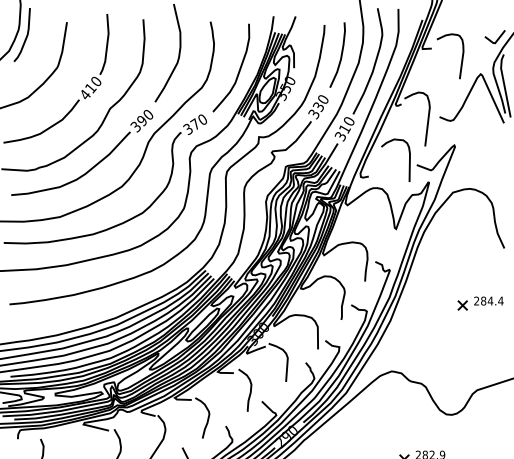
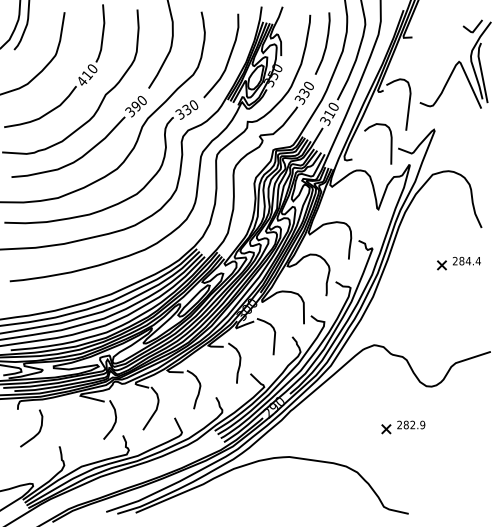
curve: (461, 59) -> (440, 47), removed
text: (194, 124) -> (186, 109), 370 -> 330
part: (480, 303) -> (458, 263), moved

